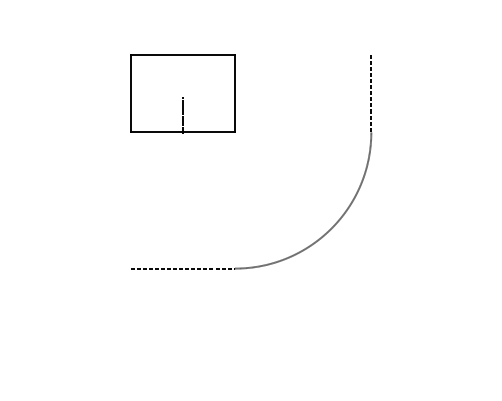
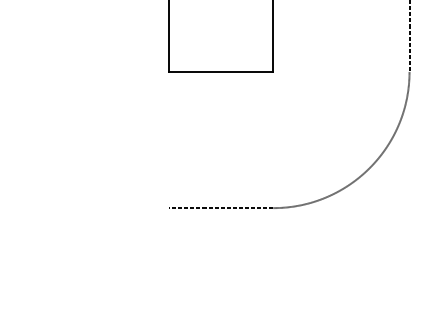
line: (182, 115) -> (220, 55), removed

